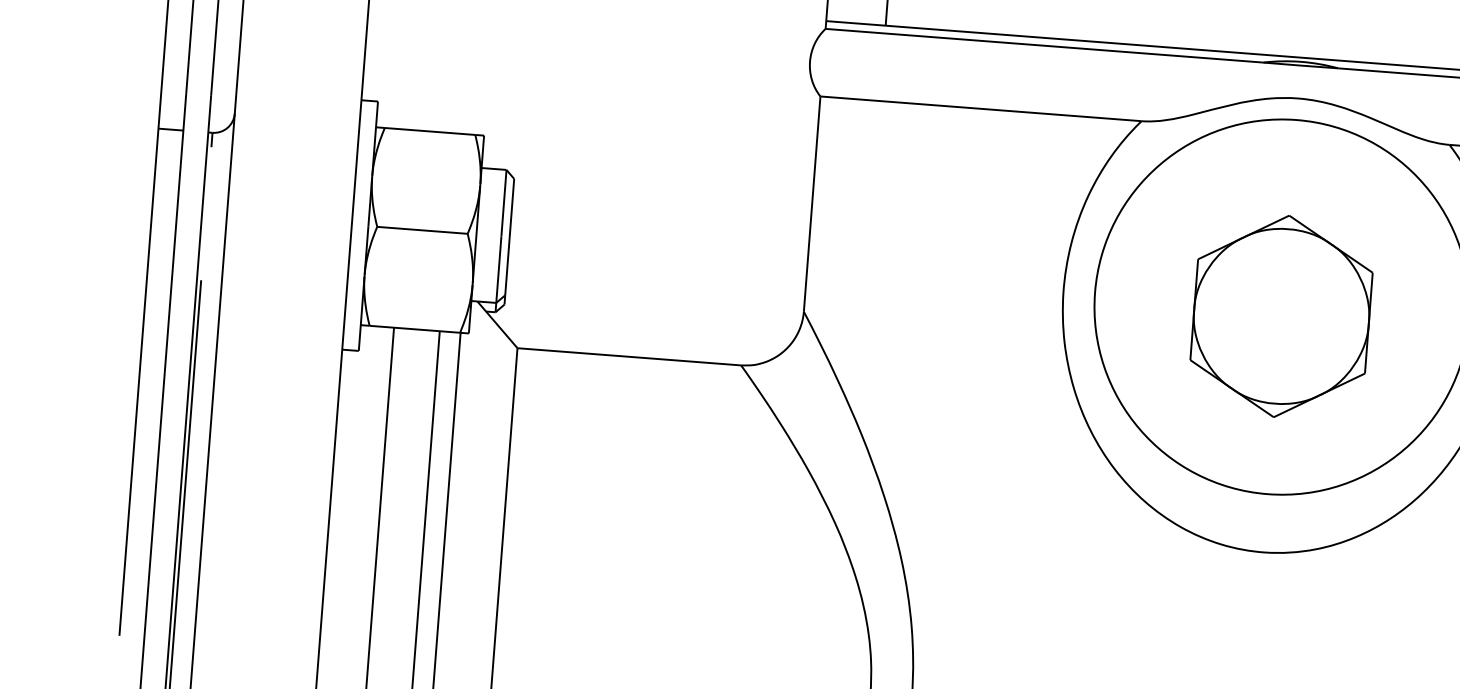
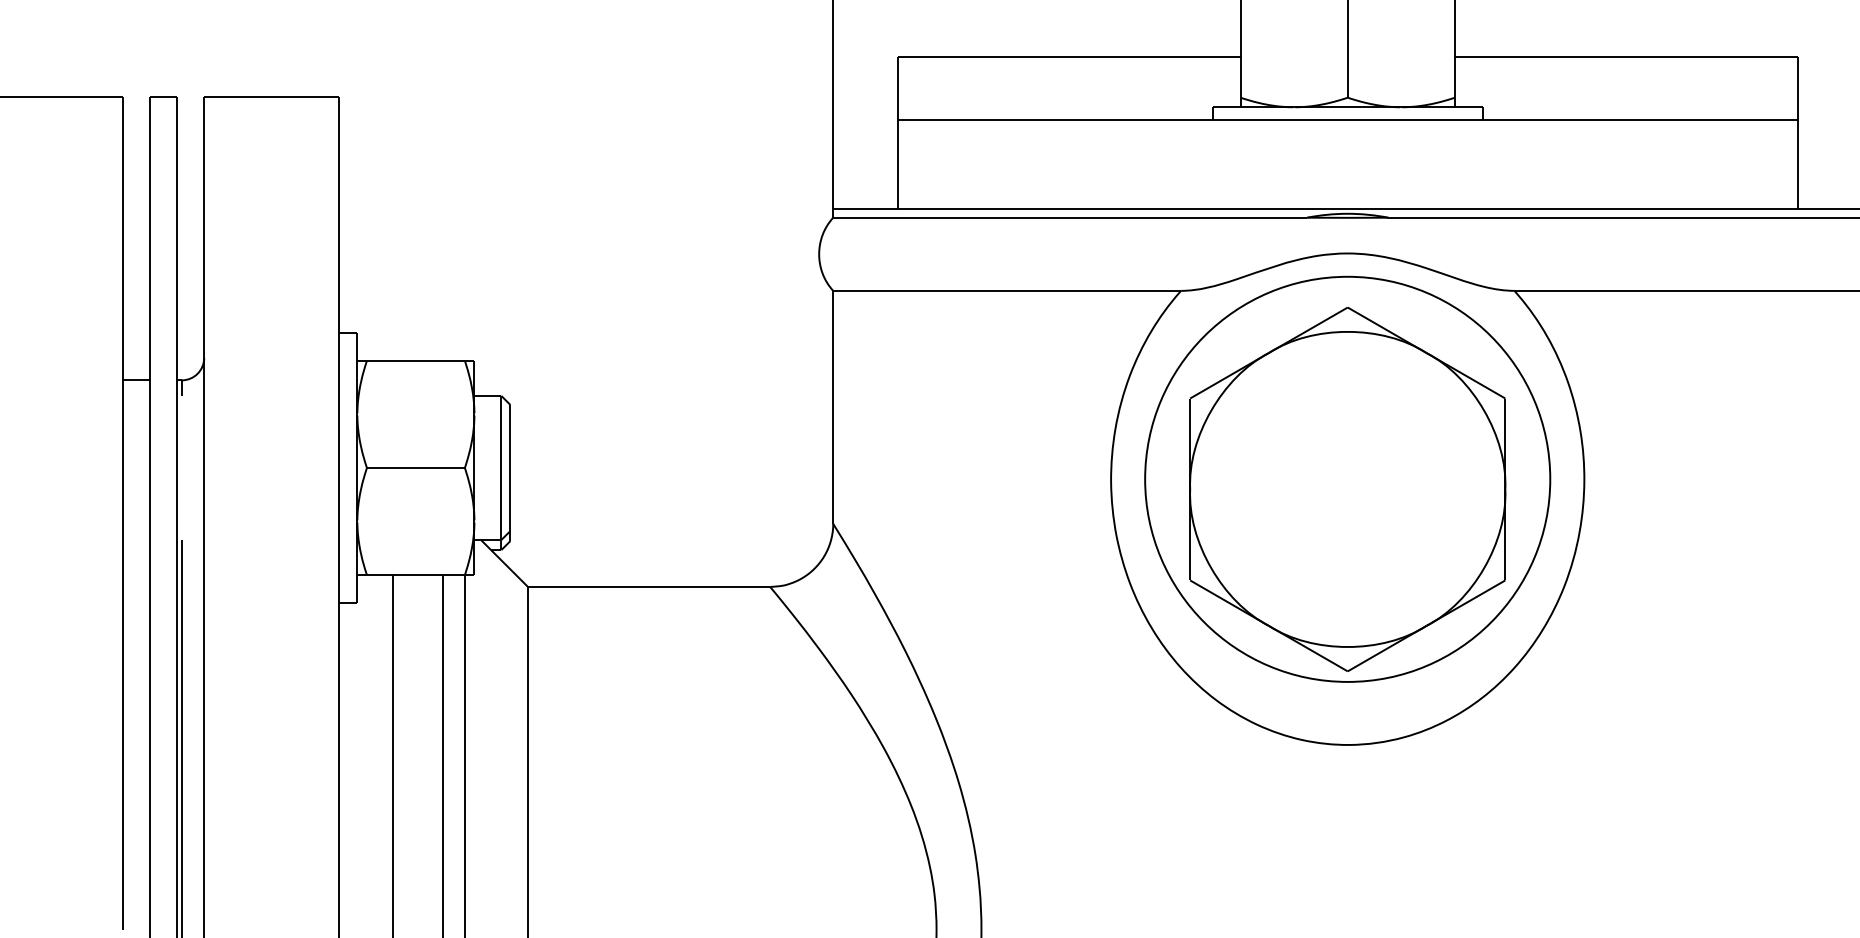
part: (1281, 316) -> (1347, 489), size x1.67

